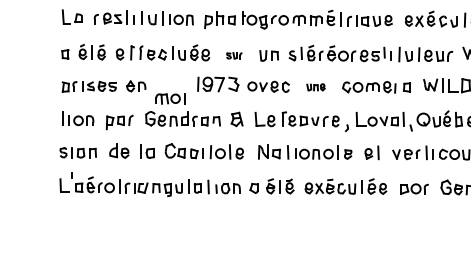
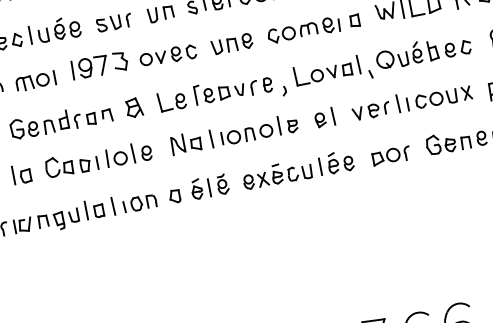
part: (234, 55) -> (114, 22), size x1.67
part: (315, 87) -> (231, 44), size x1.67
part: (170, 98) -> (35, 80), moved

